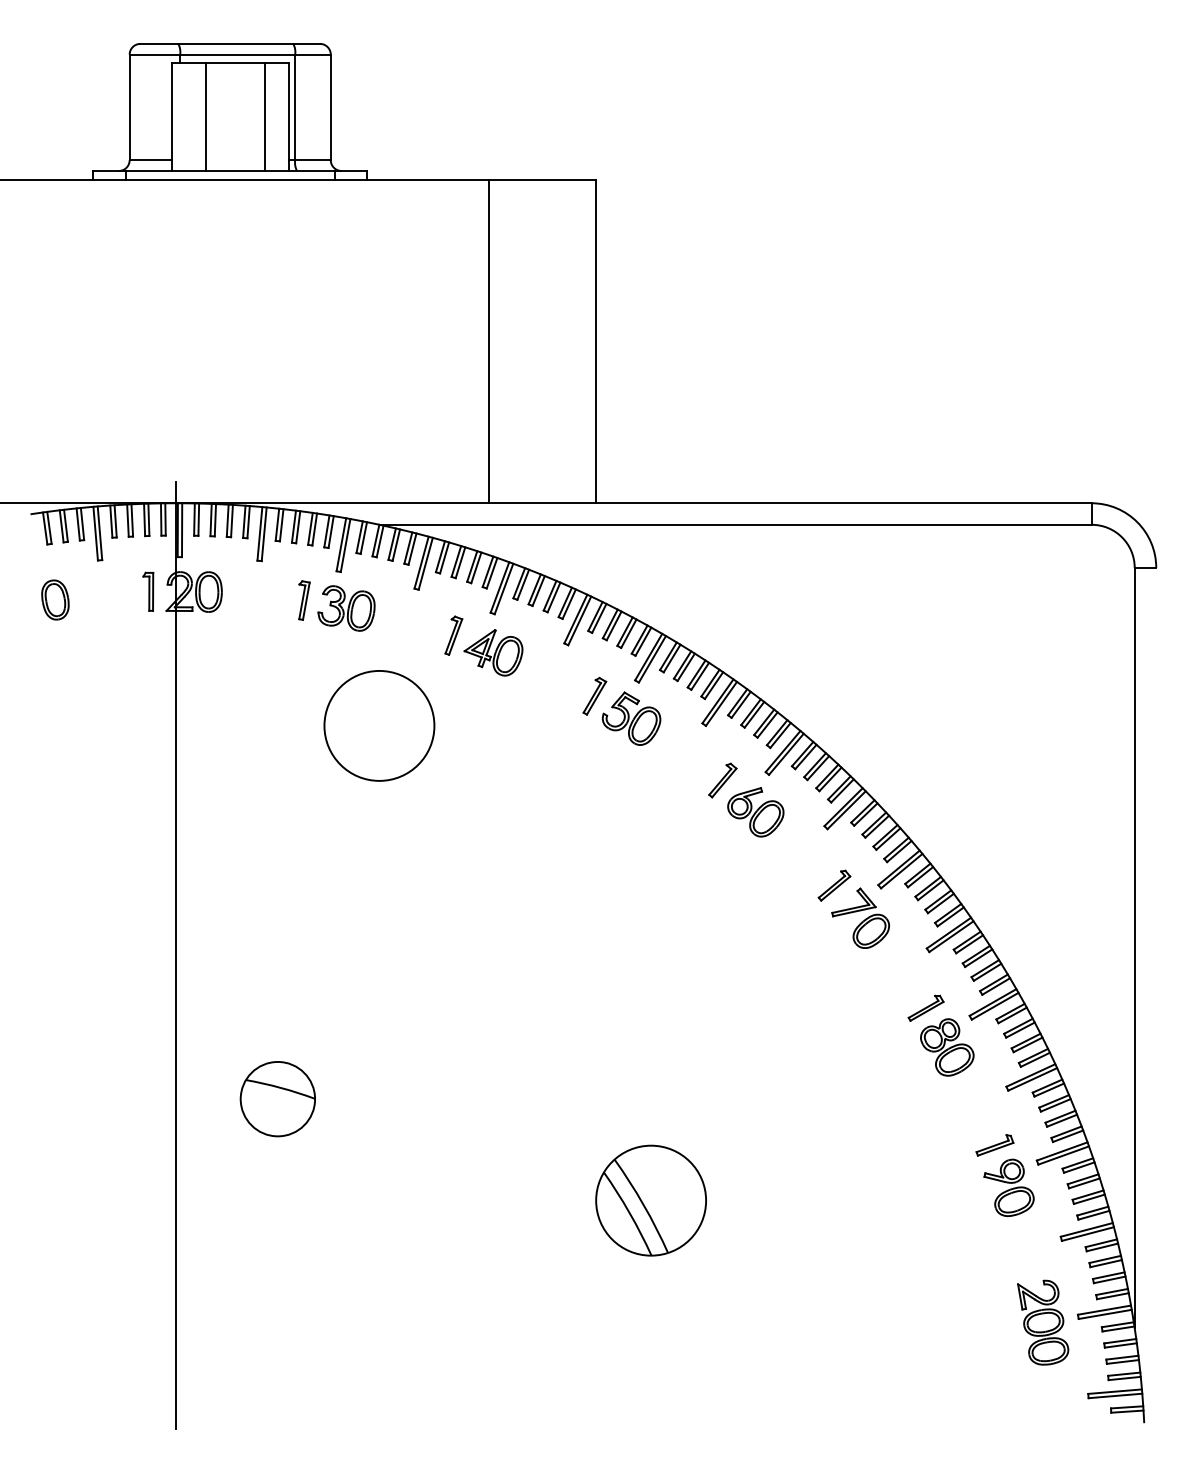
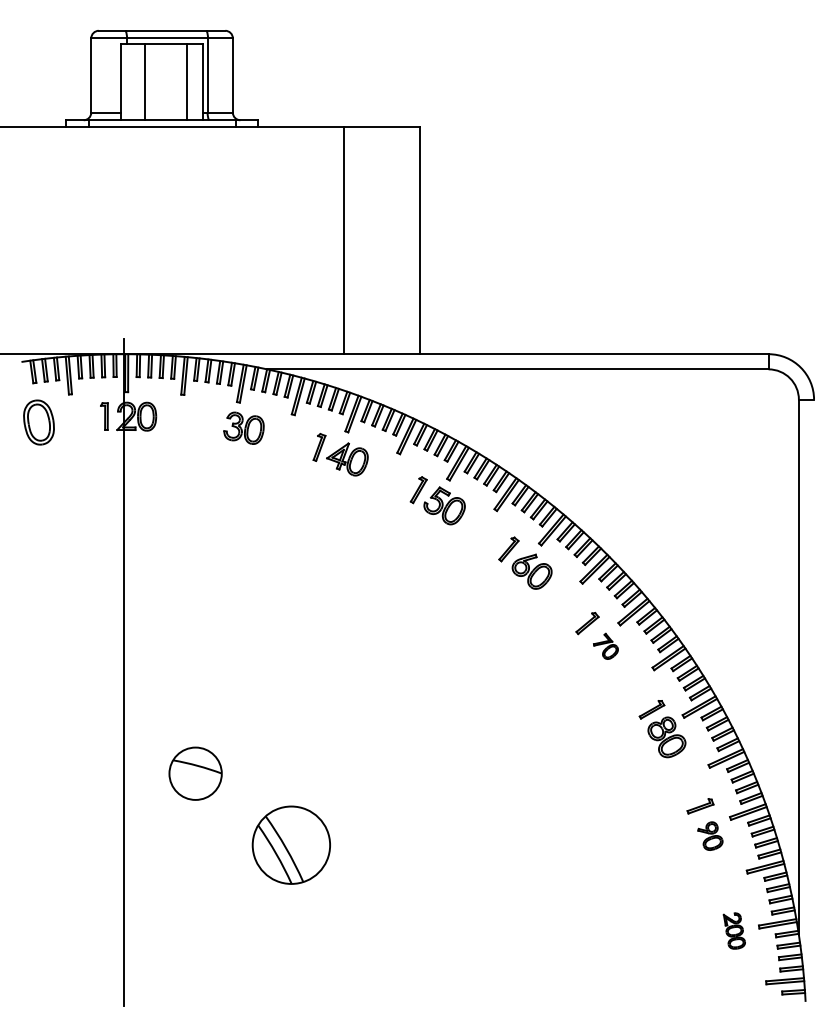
part: (54, 598) -> (38, 421), size x1.6
part: (304, 600) -> (214, 422), removed
circle: (378, 725) -> (266, 510), removed
part: (860, 918) -> (605, 646), size x0.6
part: (1009, 1186) -> (710, 835), size x0.7
part: (649, 1199) -> (290, 844), moved
part: (1043, 1321) -> (734, 930), size x0.6

